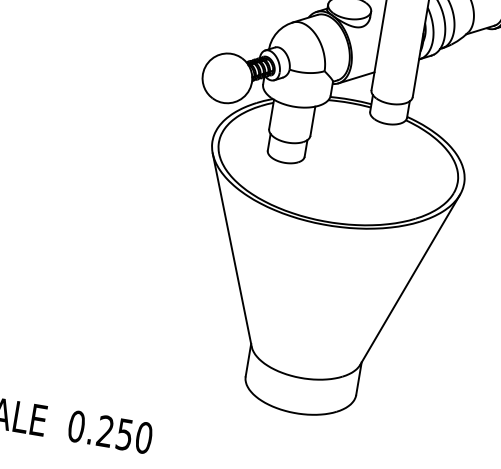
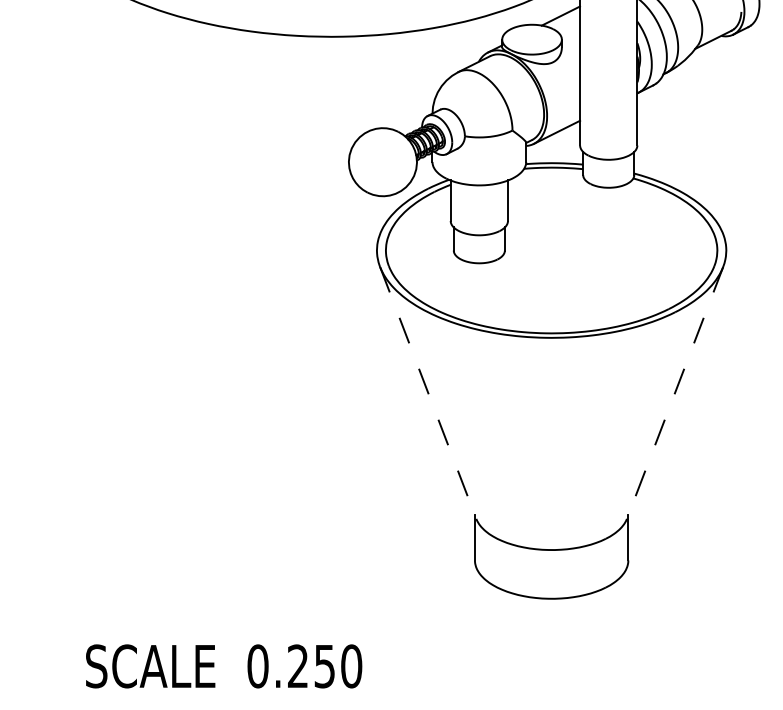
line: (232, 249) -> (428, 392), solid -> dashed
line: (410, 279) -> (675, 392), solid -> dashed

